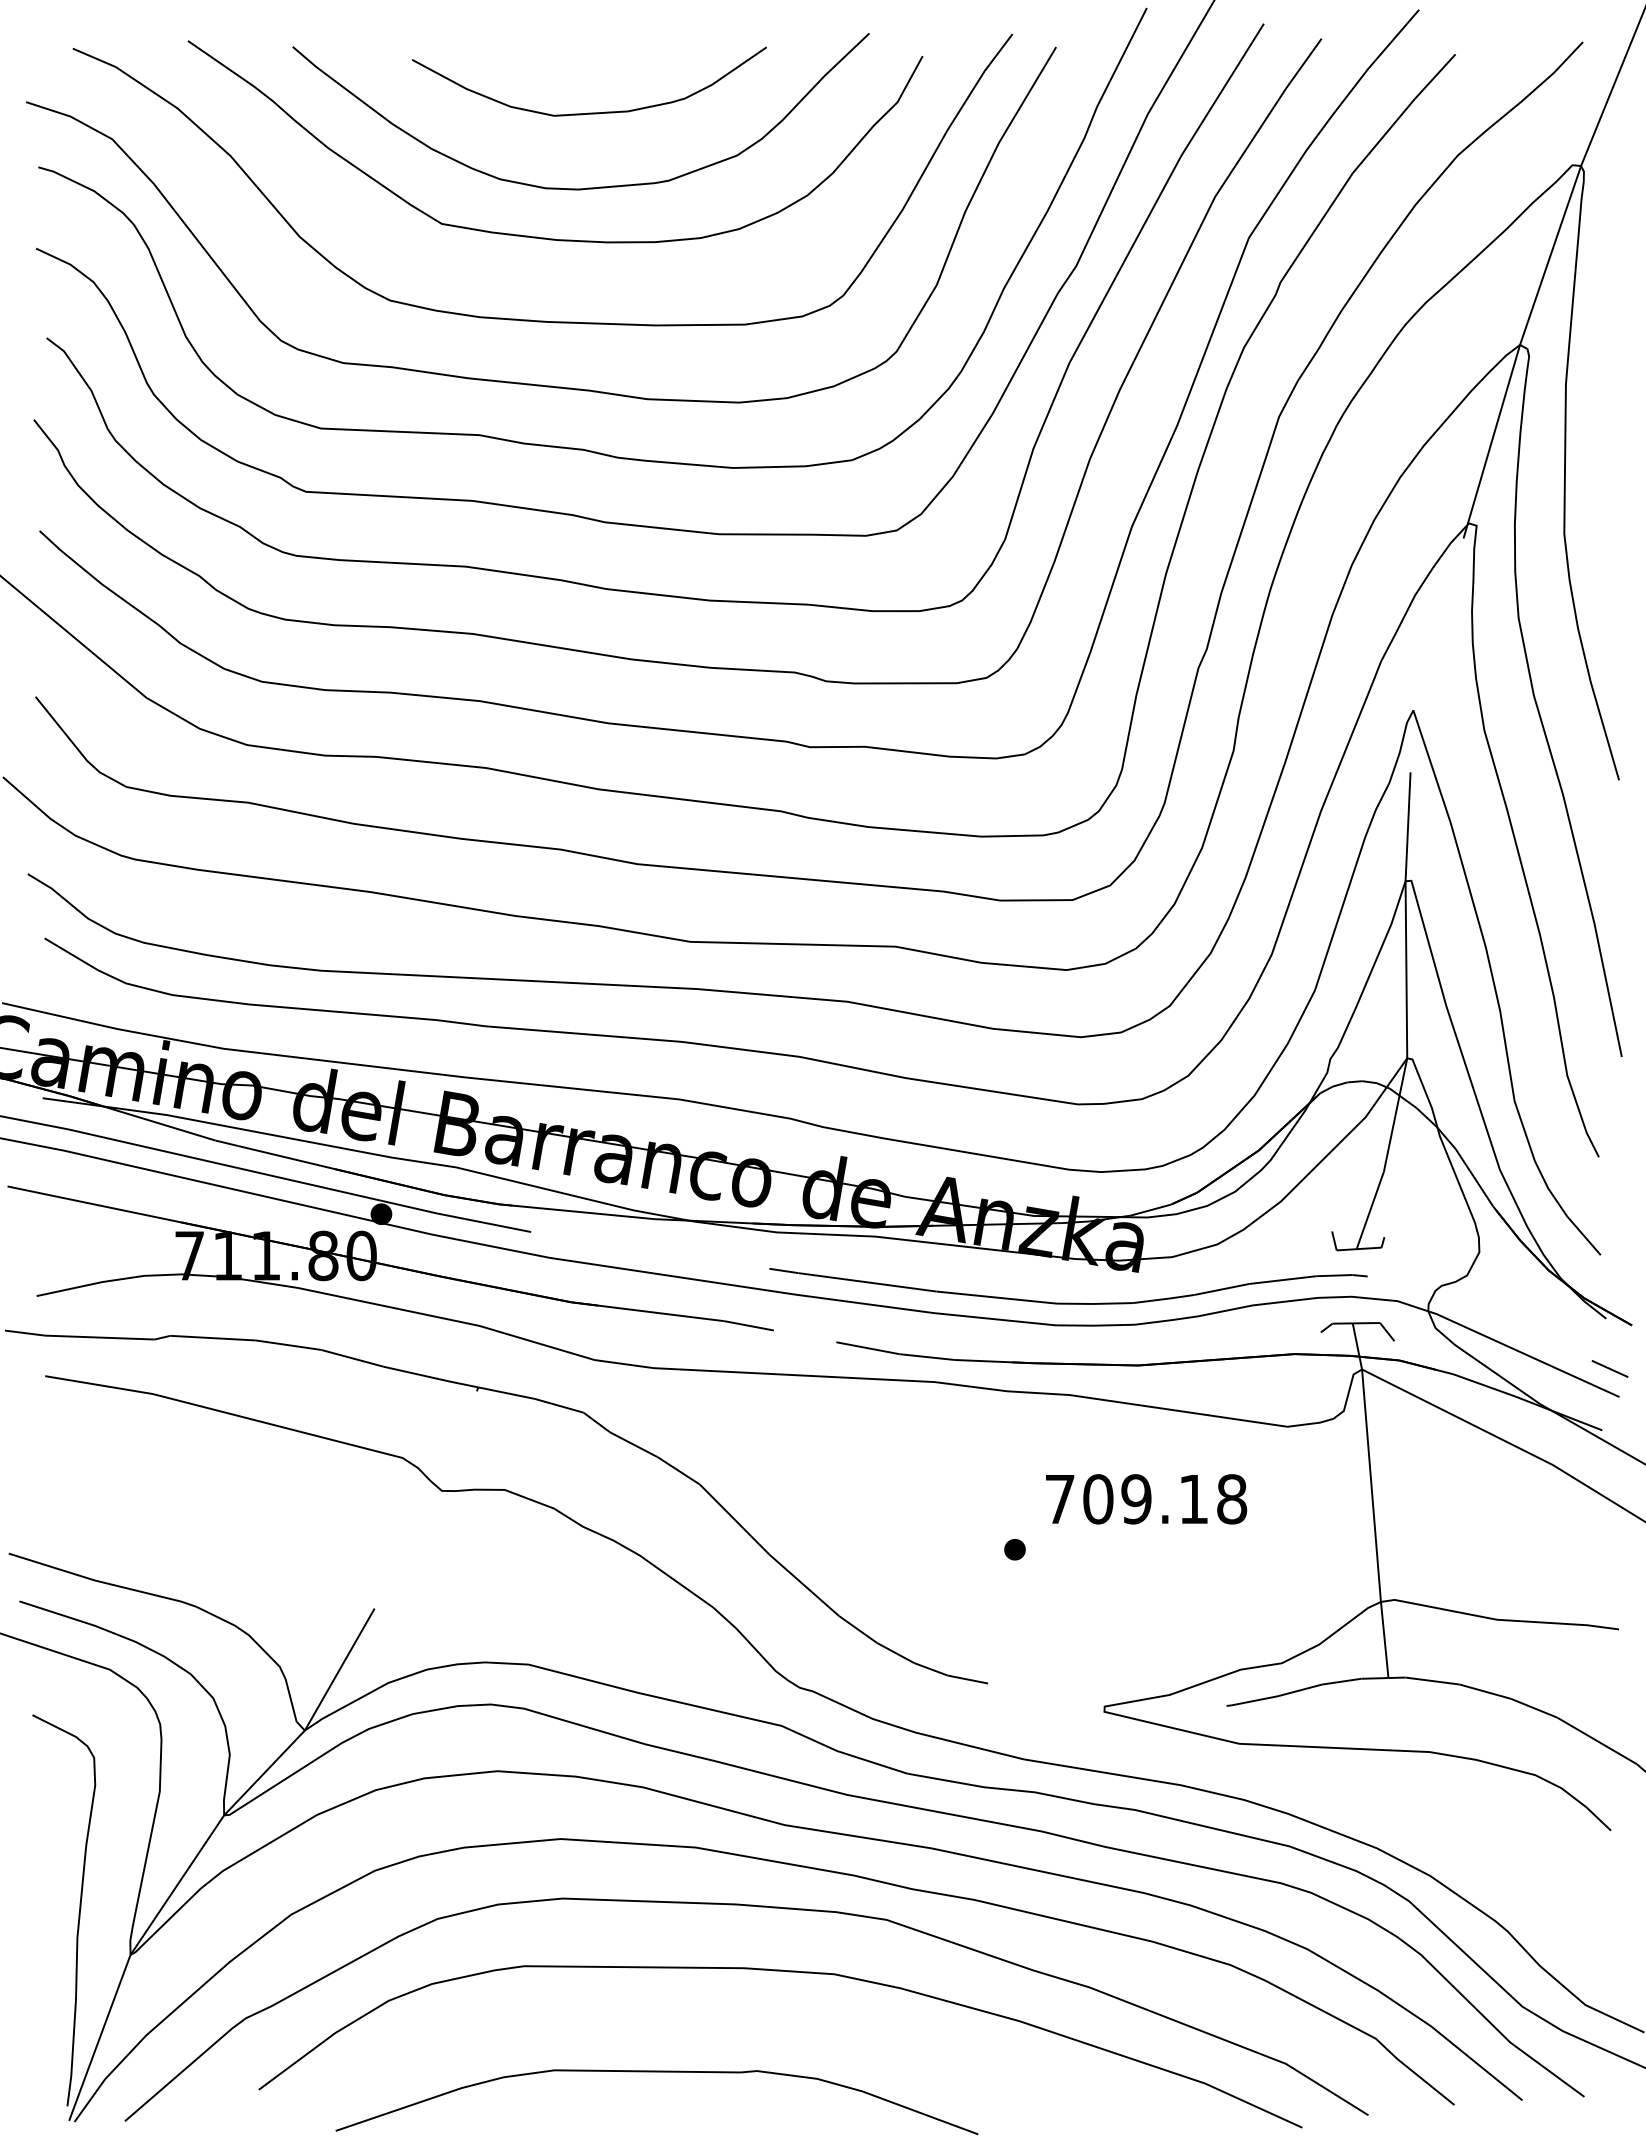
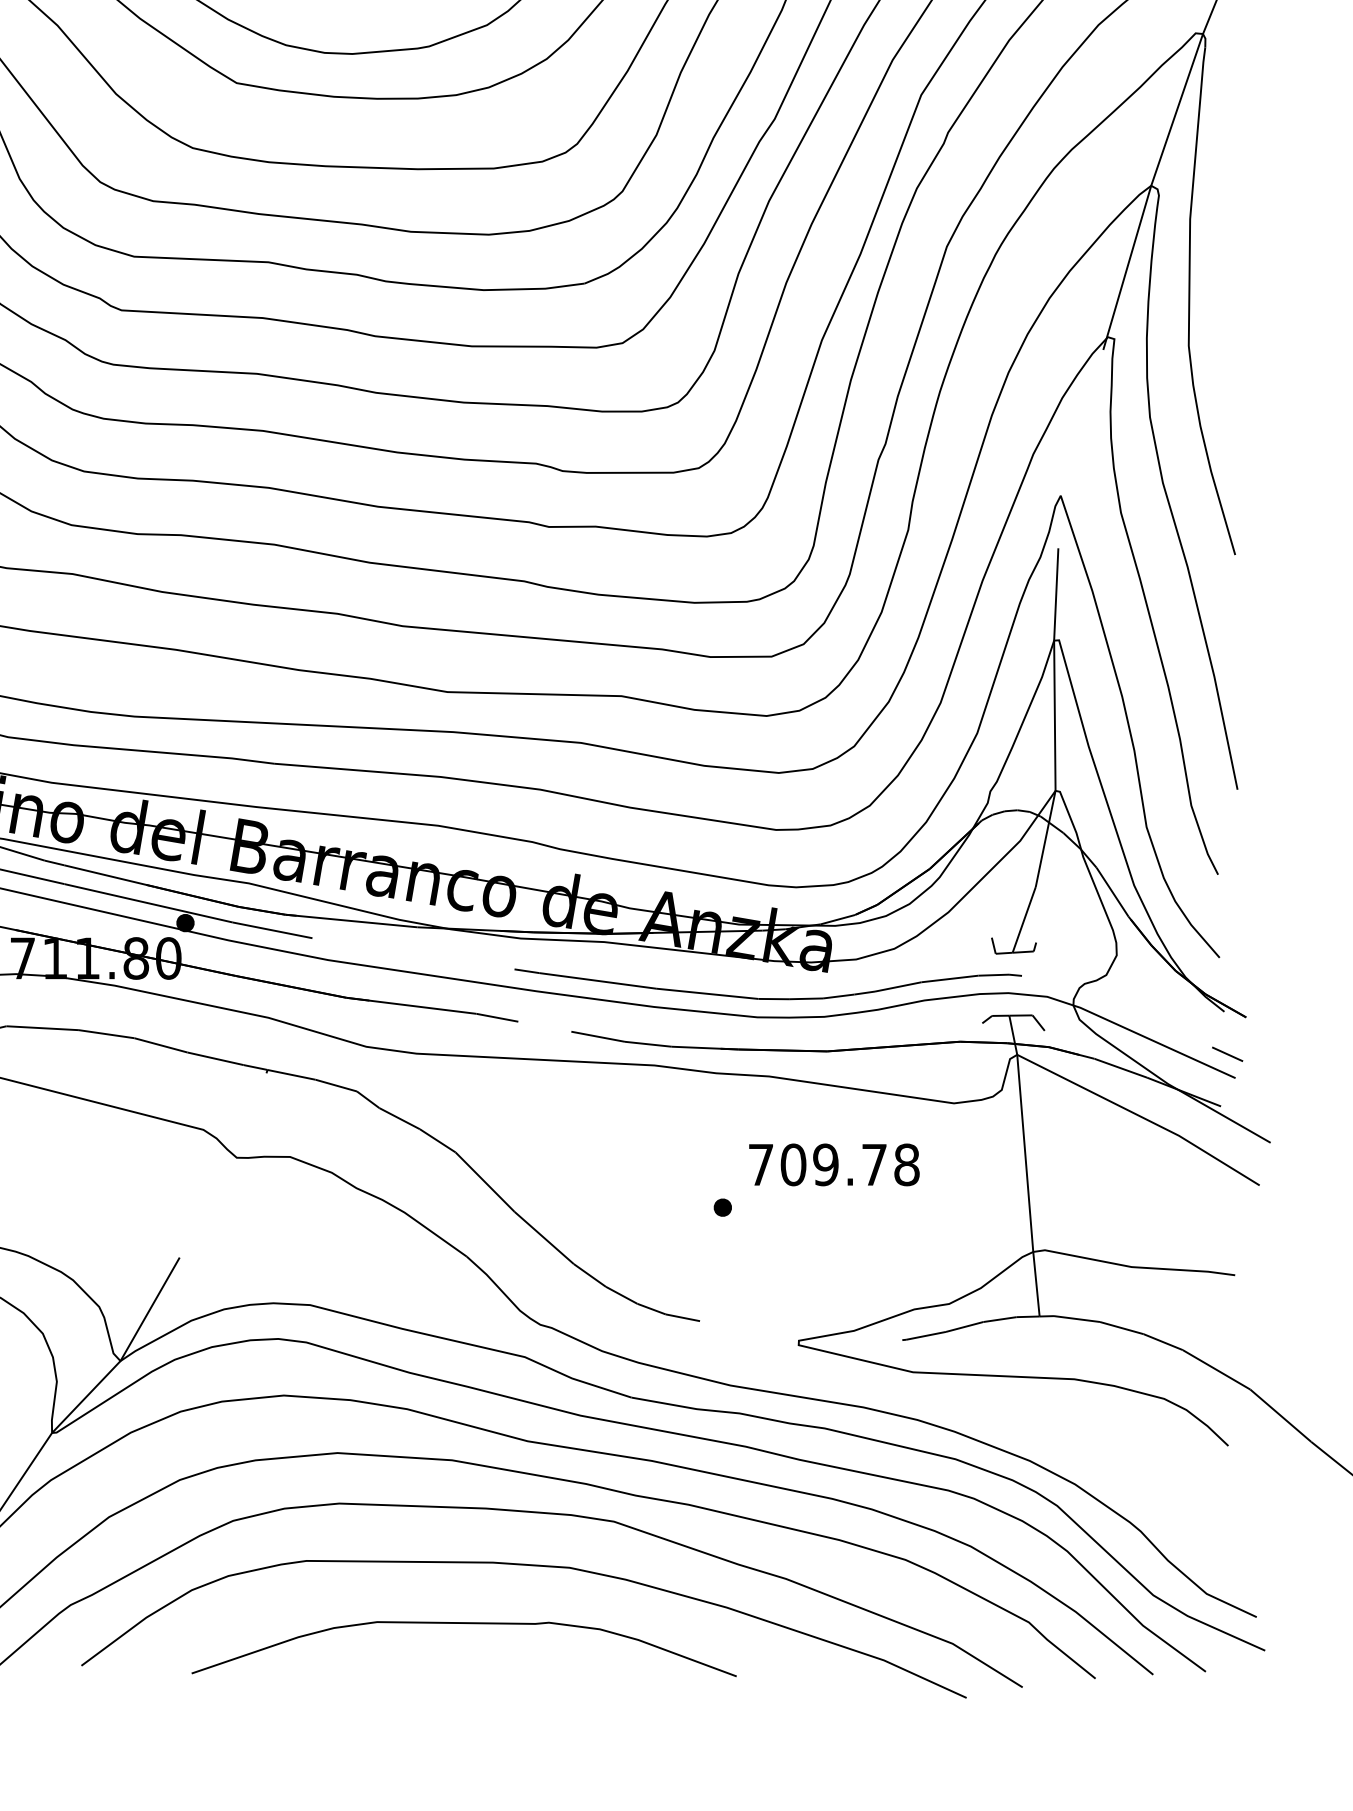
text: (1193, 1499) -> (874, 1165), 709.18 -> 709.78
curve: (656, 2072) -> (463, 1623), moved

